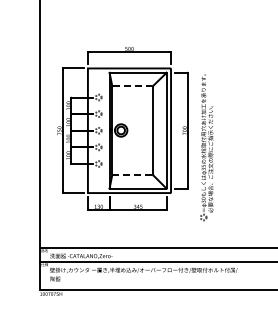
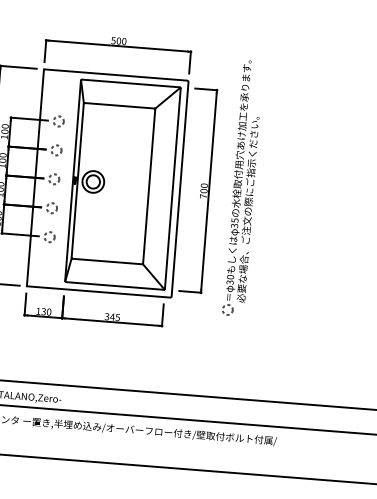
line: (132, 85) -> (119, 105), dashed -> solid
part: (206, 147) -> (242, 188), moved
line: (132, 175) -> (106, 261), dashed -> solid

